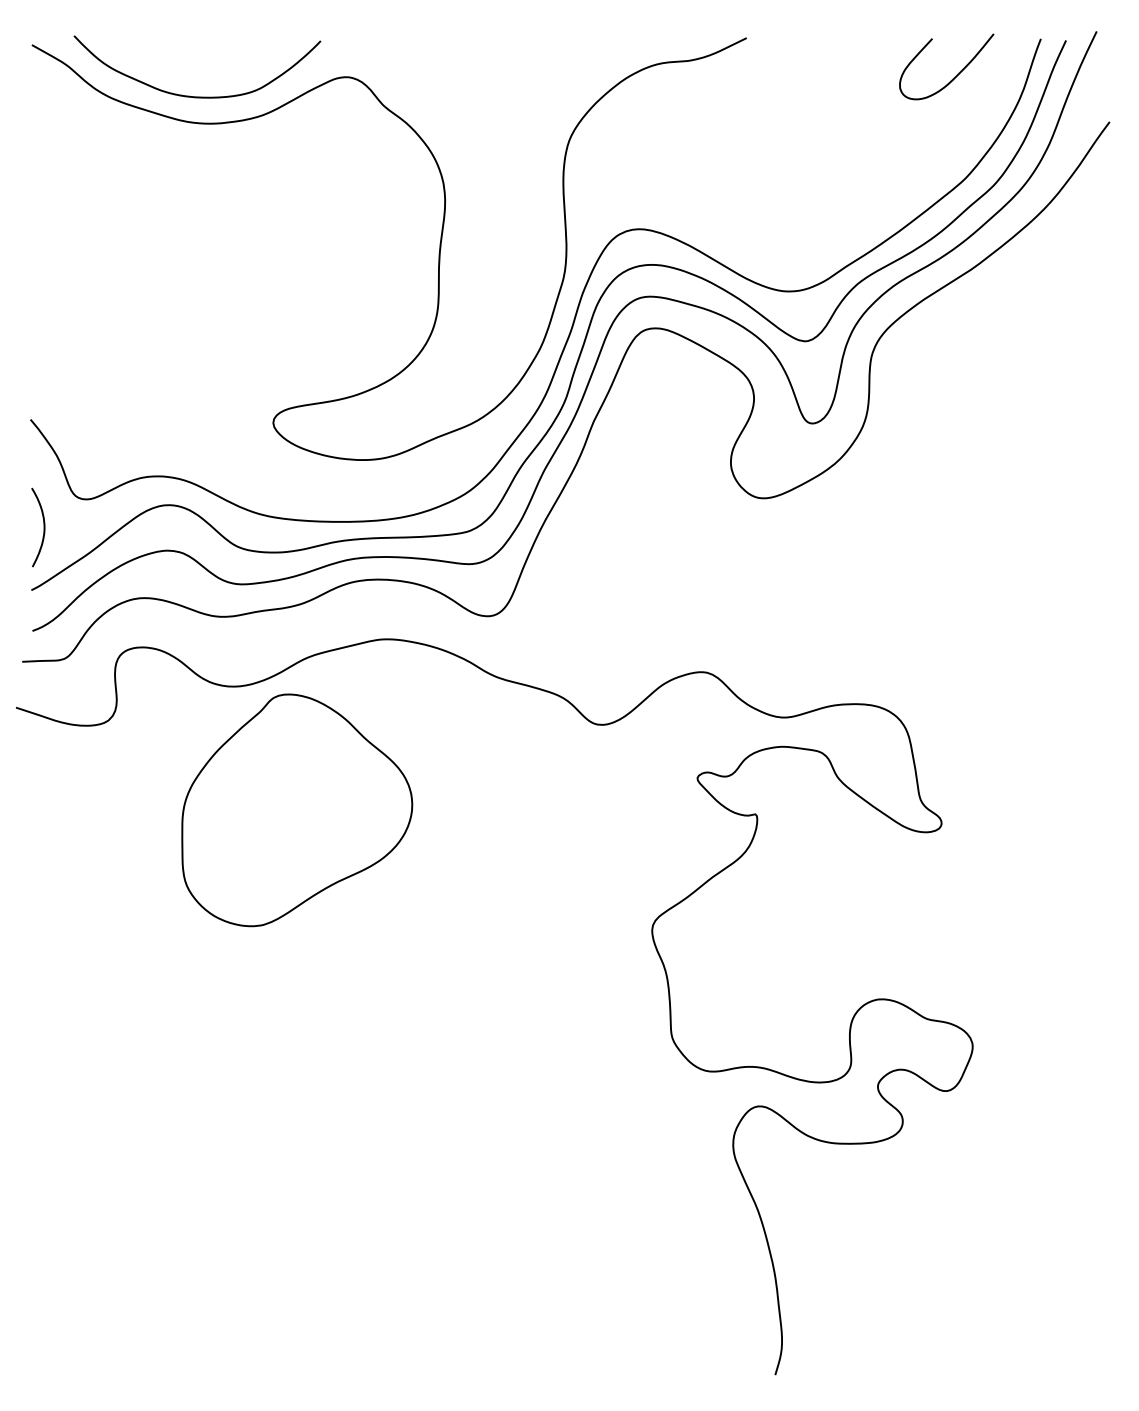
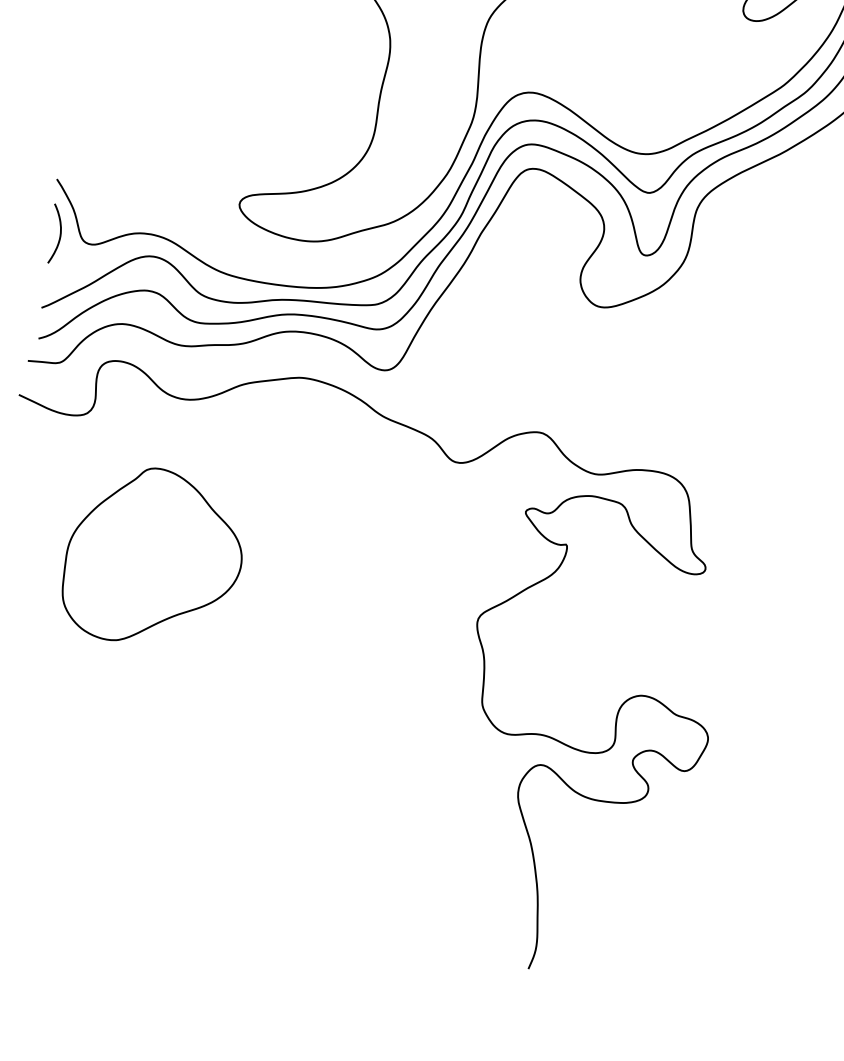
curve: (43, 527) -> (59, 234), moved
part: (297, 810) -> (154, 556), moved

